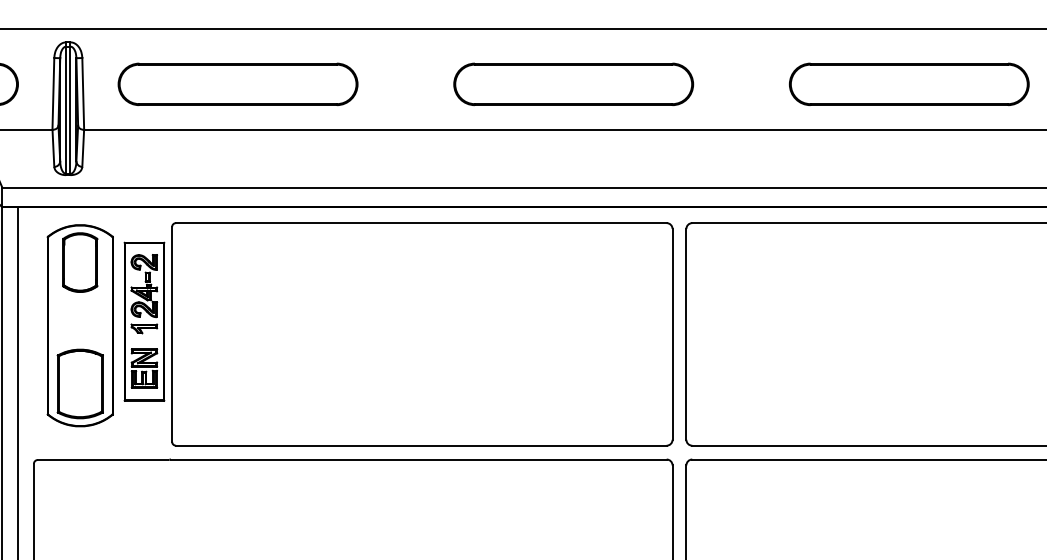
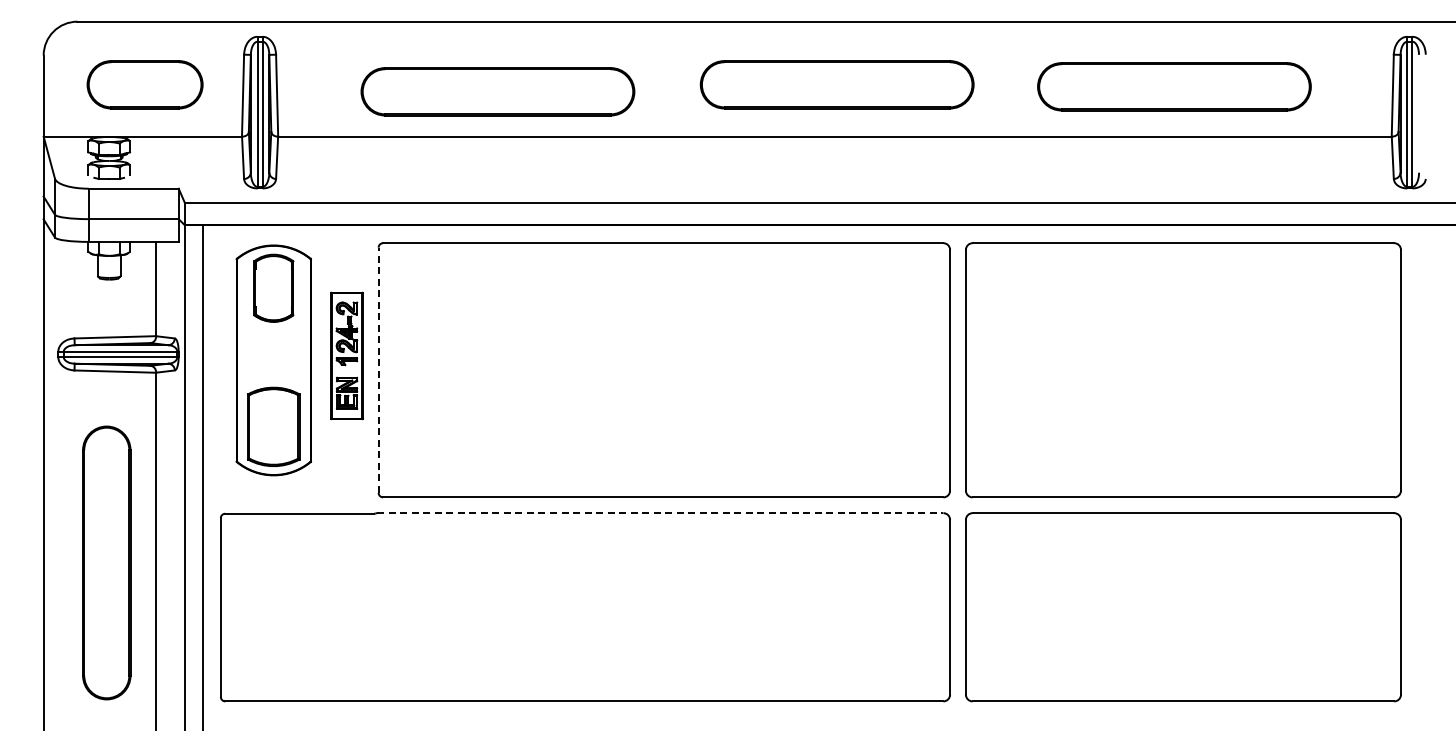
part: (237, 84) -> (497, 91), moved
part: (909, 84) -> (1174, 86), moved
part: (143, 321) -> (346, 355), size x0.7
line: (172, 334) -> (378, 370), solid -> dashed
line: (418, 459) -> (660, 513), solid -> dashed

